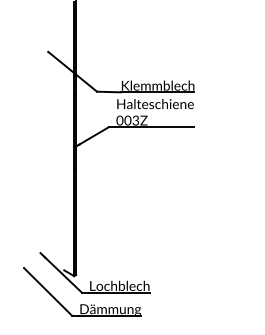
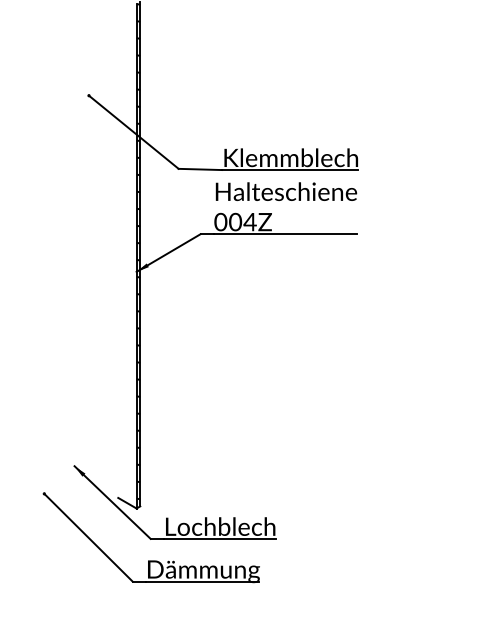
text: (135, 120) -> (249, 221), 003Z -> 004Z

